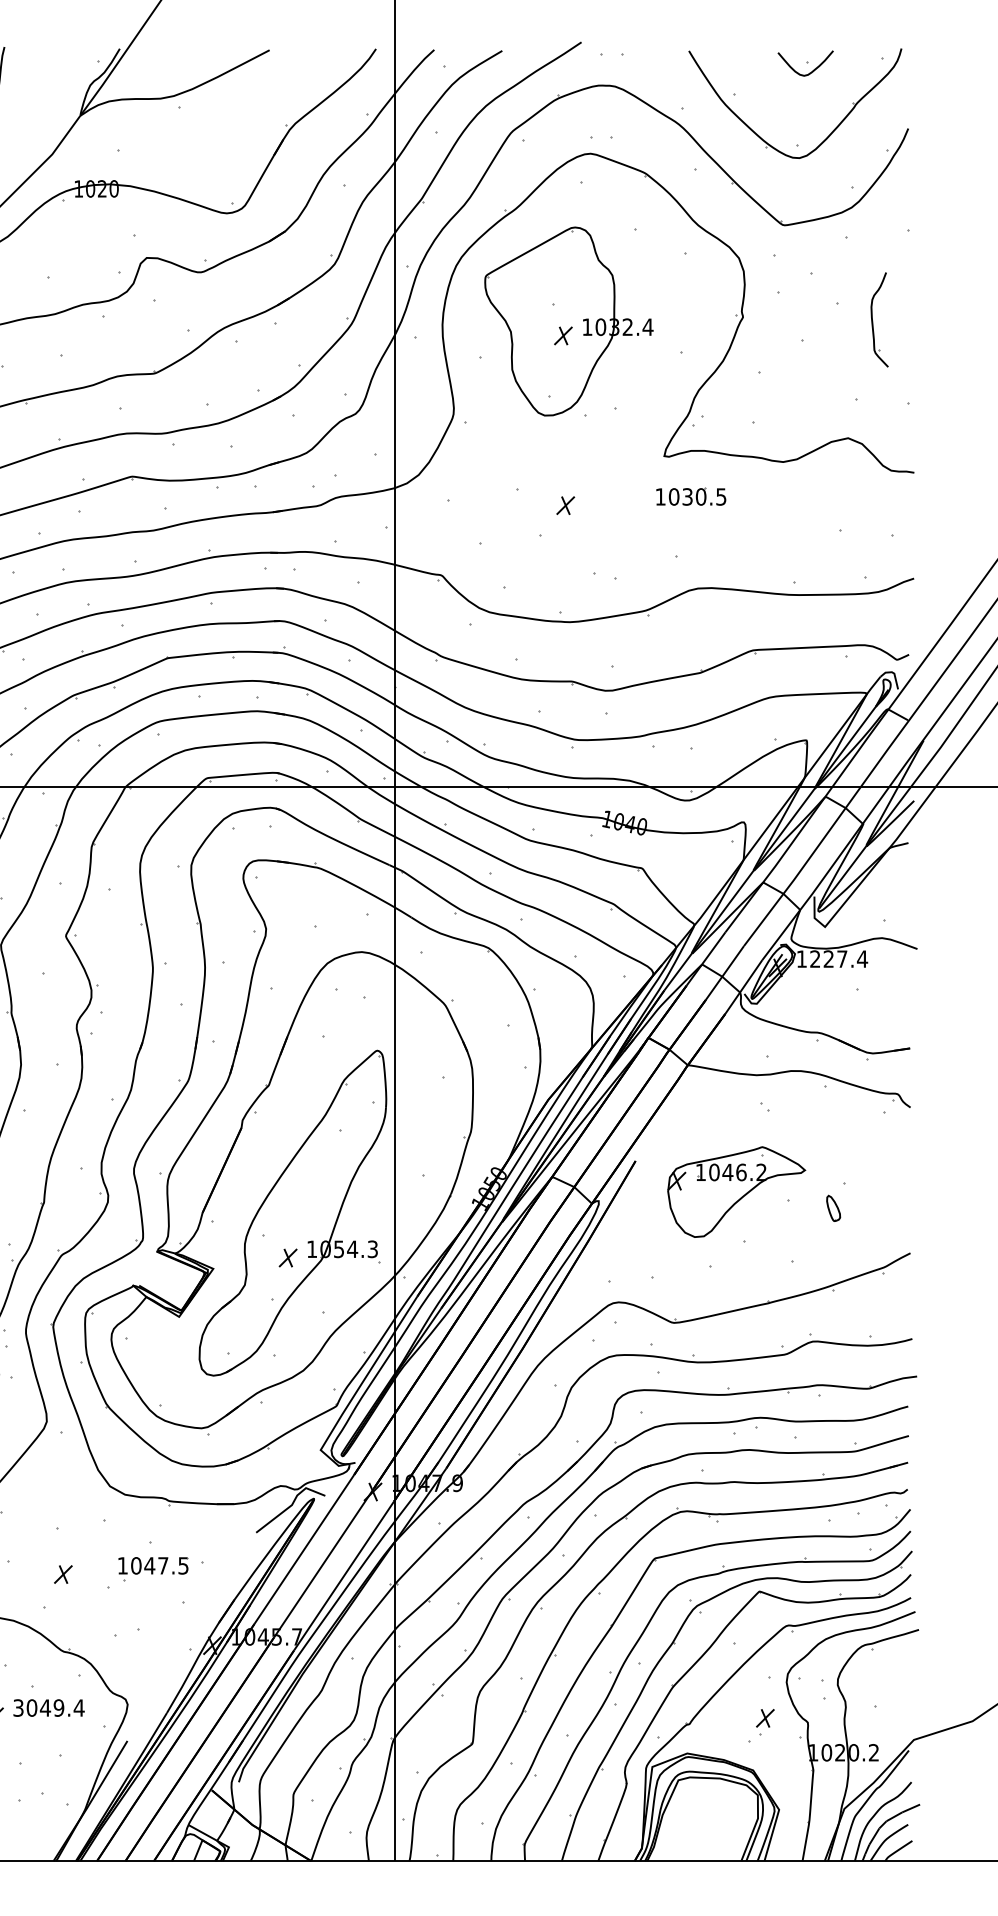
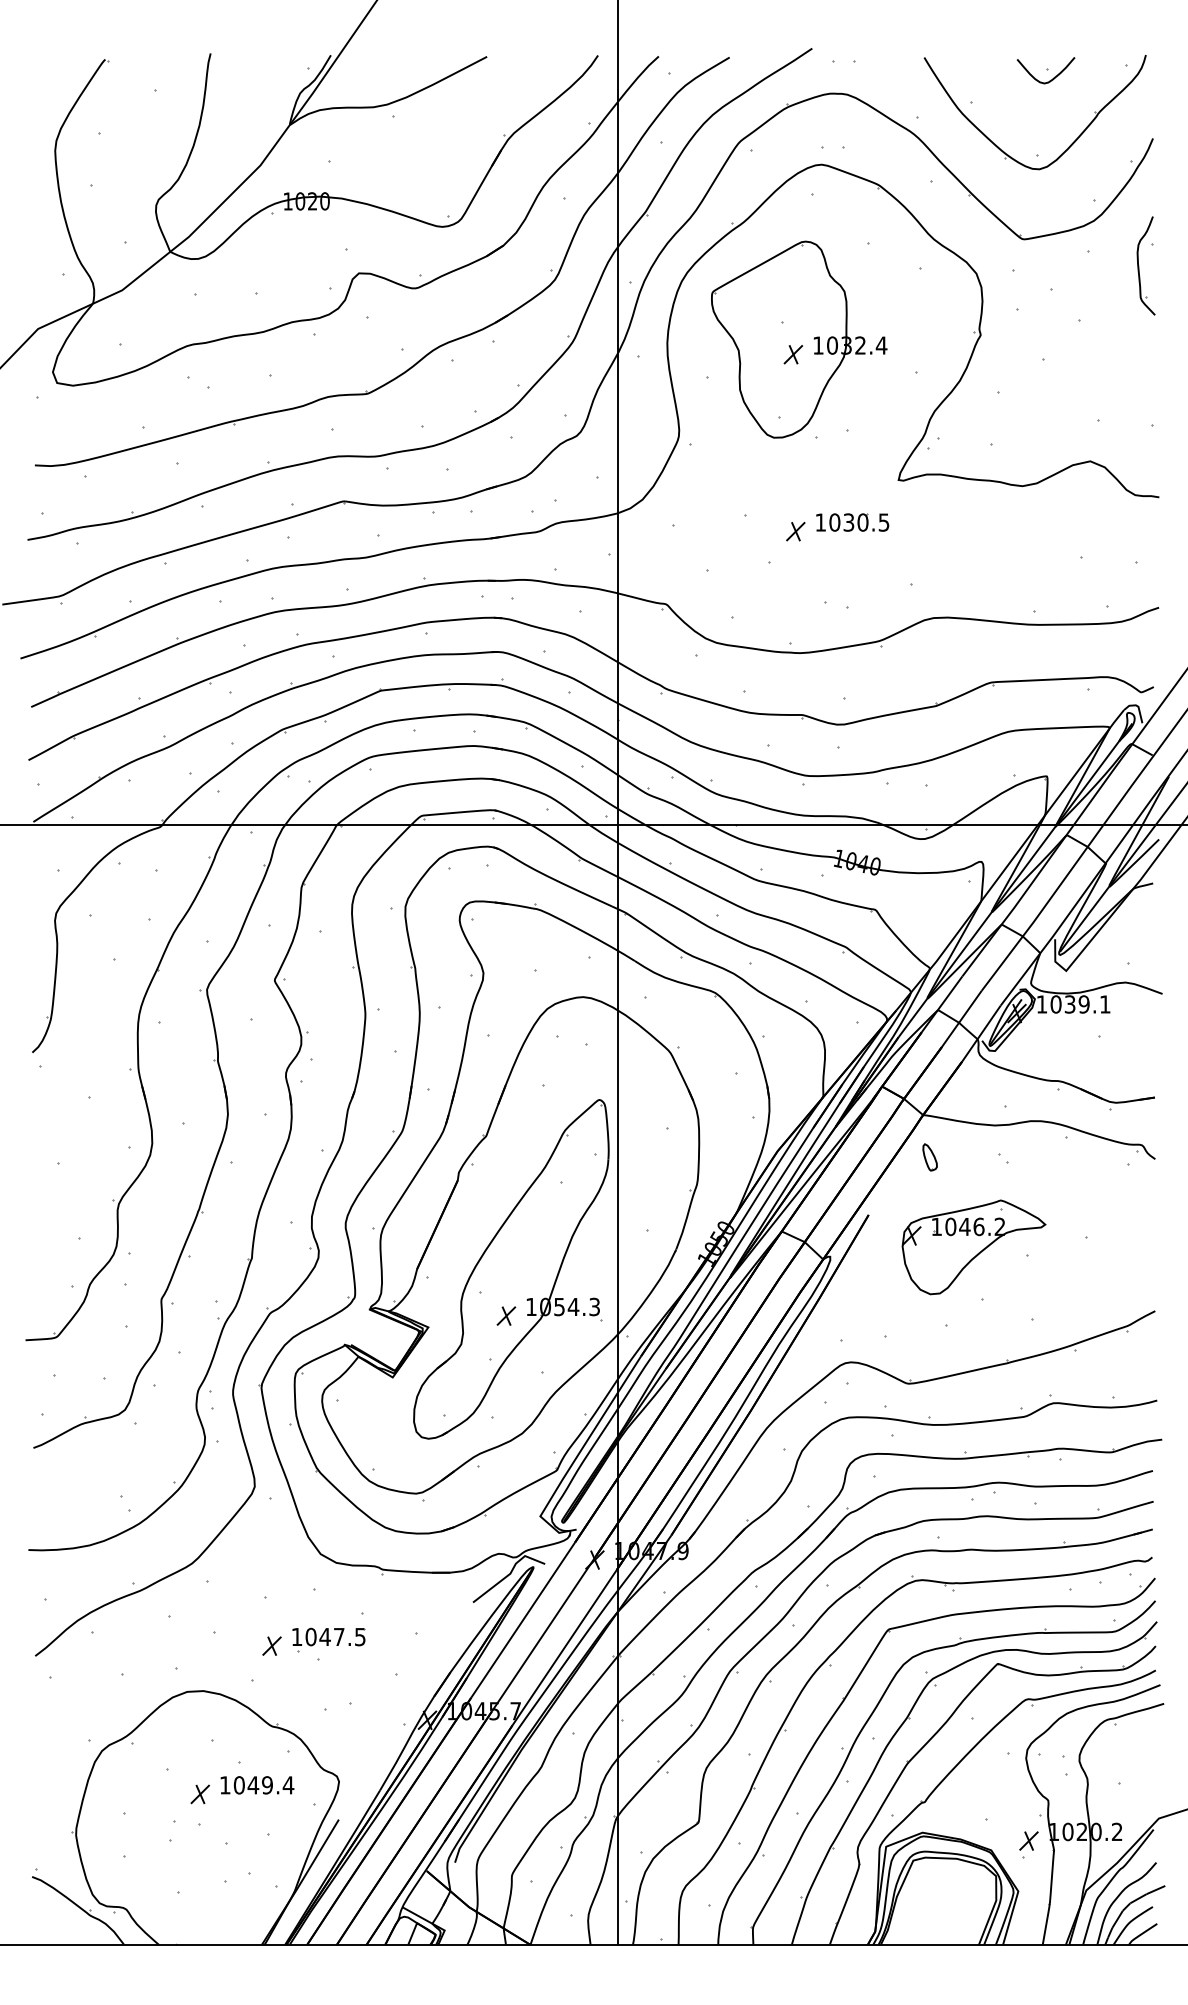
part: (879, 319) -> (1145, 265), moved
part: (691, 496) -> (852, 522), moved
text: (838, 959) -> (1080, 1004), 1227.4 -> 1039.1
part: (833, 1208) -> (929, 1157), moved
part: (153, 1568) -> (328, 1639), moved
text: (18, 1708) -> (225, 1785), 3049.4 -> 1049.4
part: (764, 1721) -> (1028, 1844), moved

